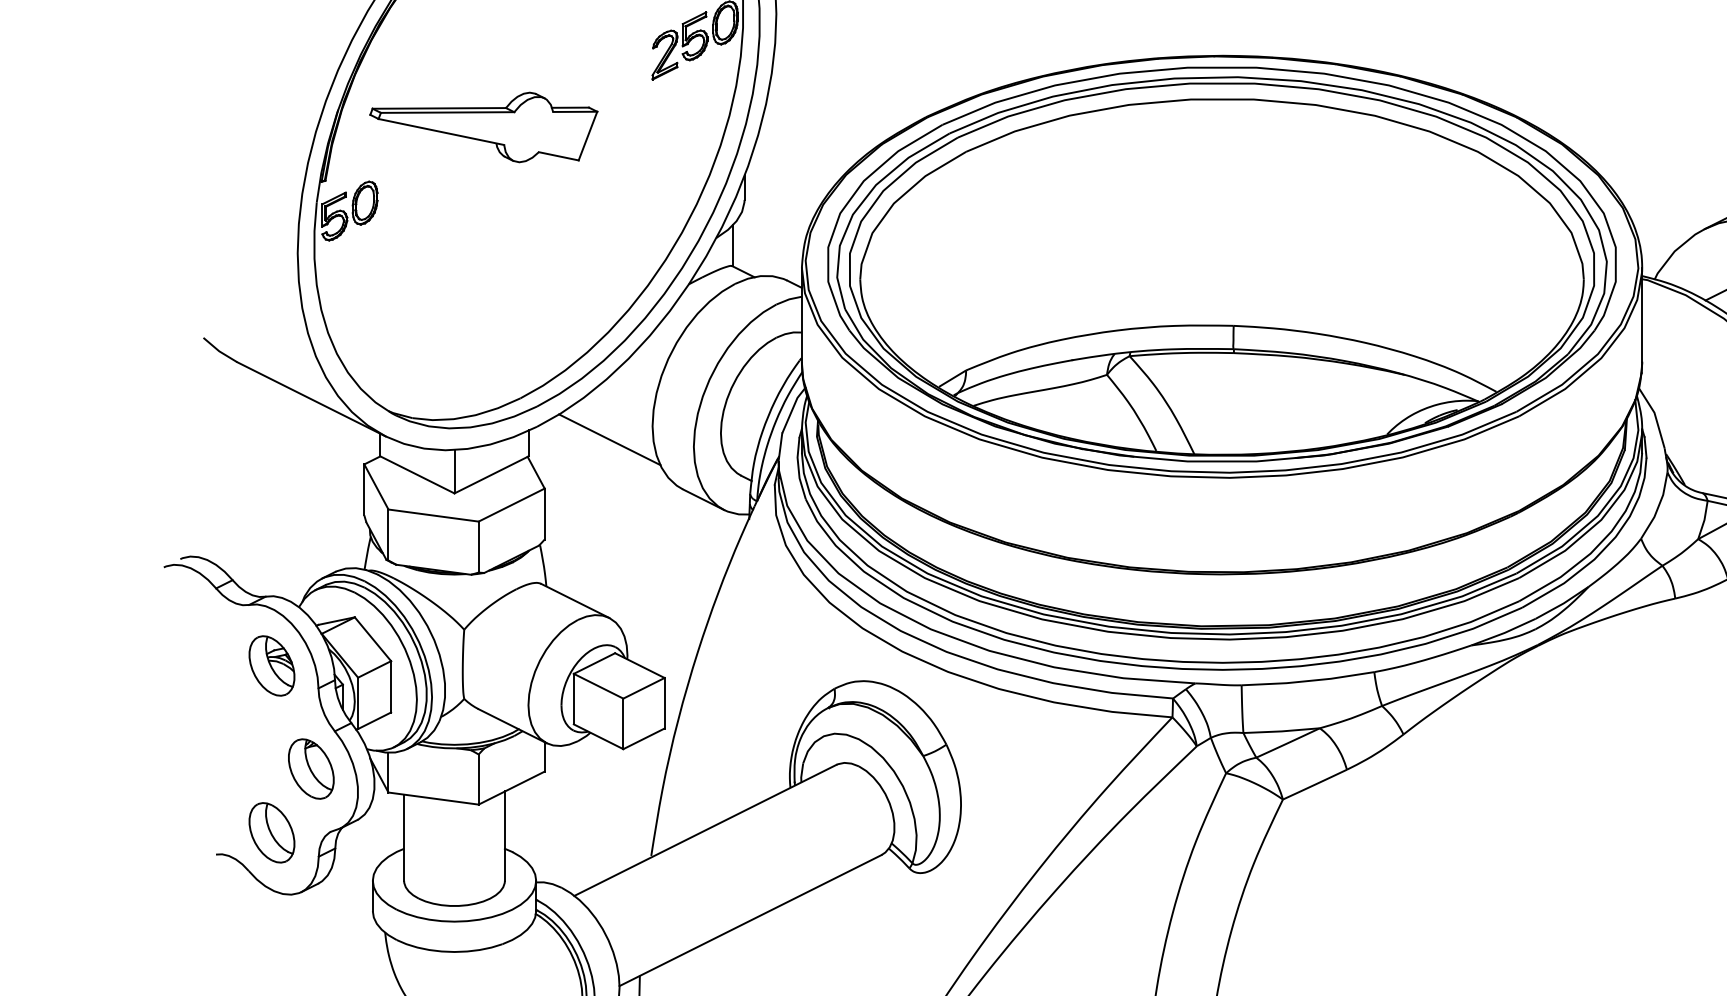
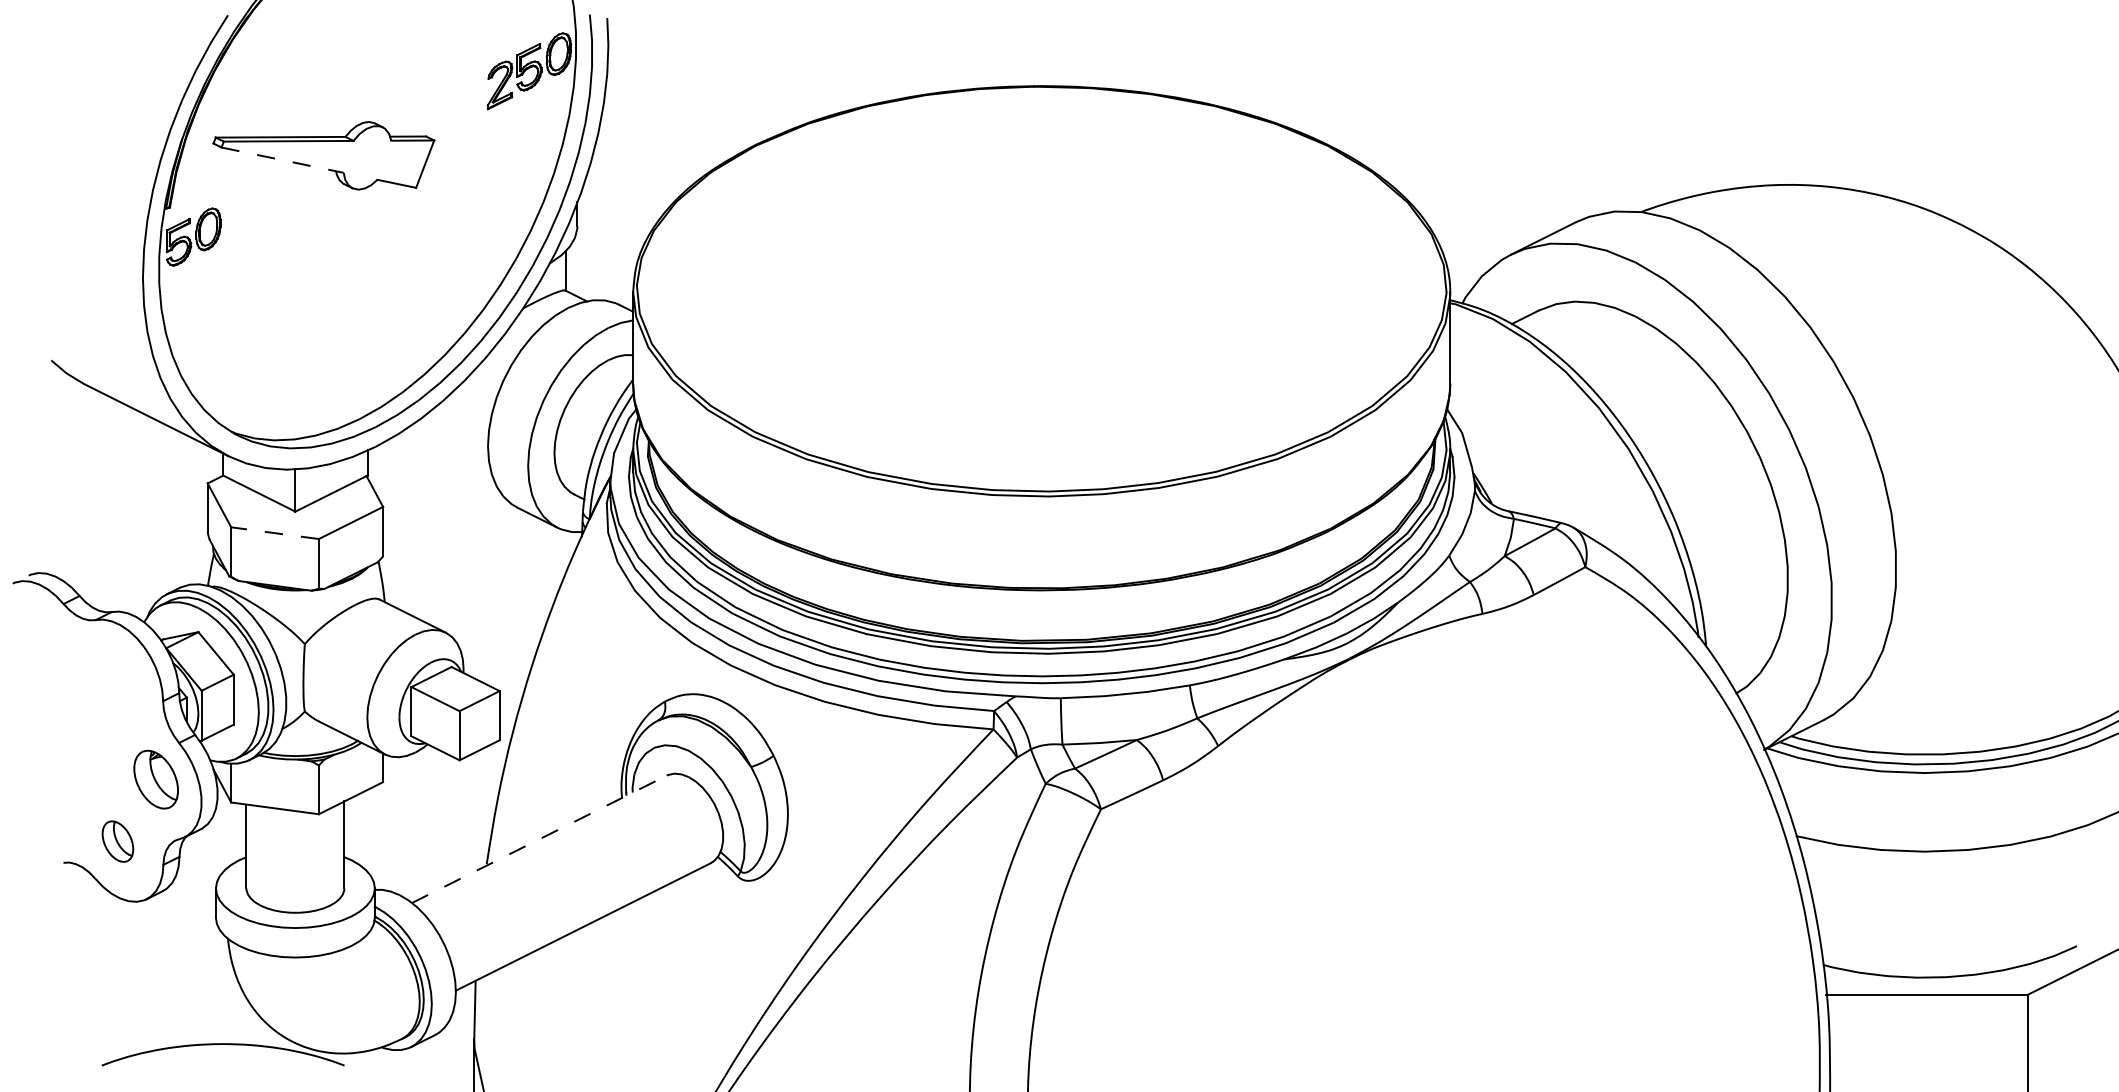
line: (442, 132) -> (283, 160), solid -> dashed
part: (1221, 263) -> (1041, 288), removed
line: (609, 439) -> (446, 459), removed
line: (433, 515) -> (274, 533), solid -> dashed
part: (271, 666) -> (117, 679), removed
line: (705, 830) -> (539, 839), solid -> dashed
part: (271, 832) -> (117, 841), size x0.7

